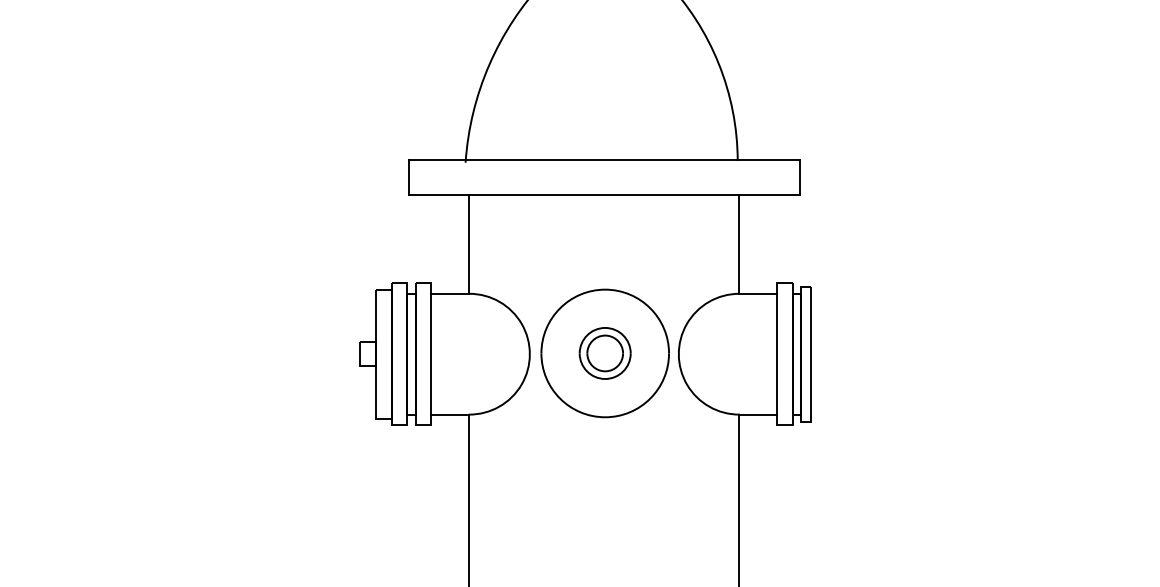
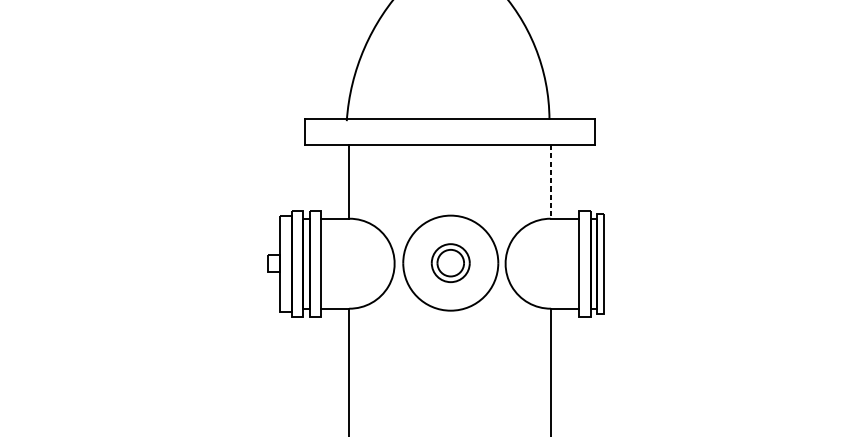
line: (739, 244) -> (550, 182), solid -> dashed

